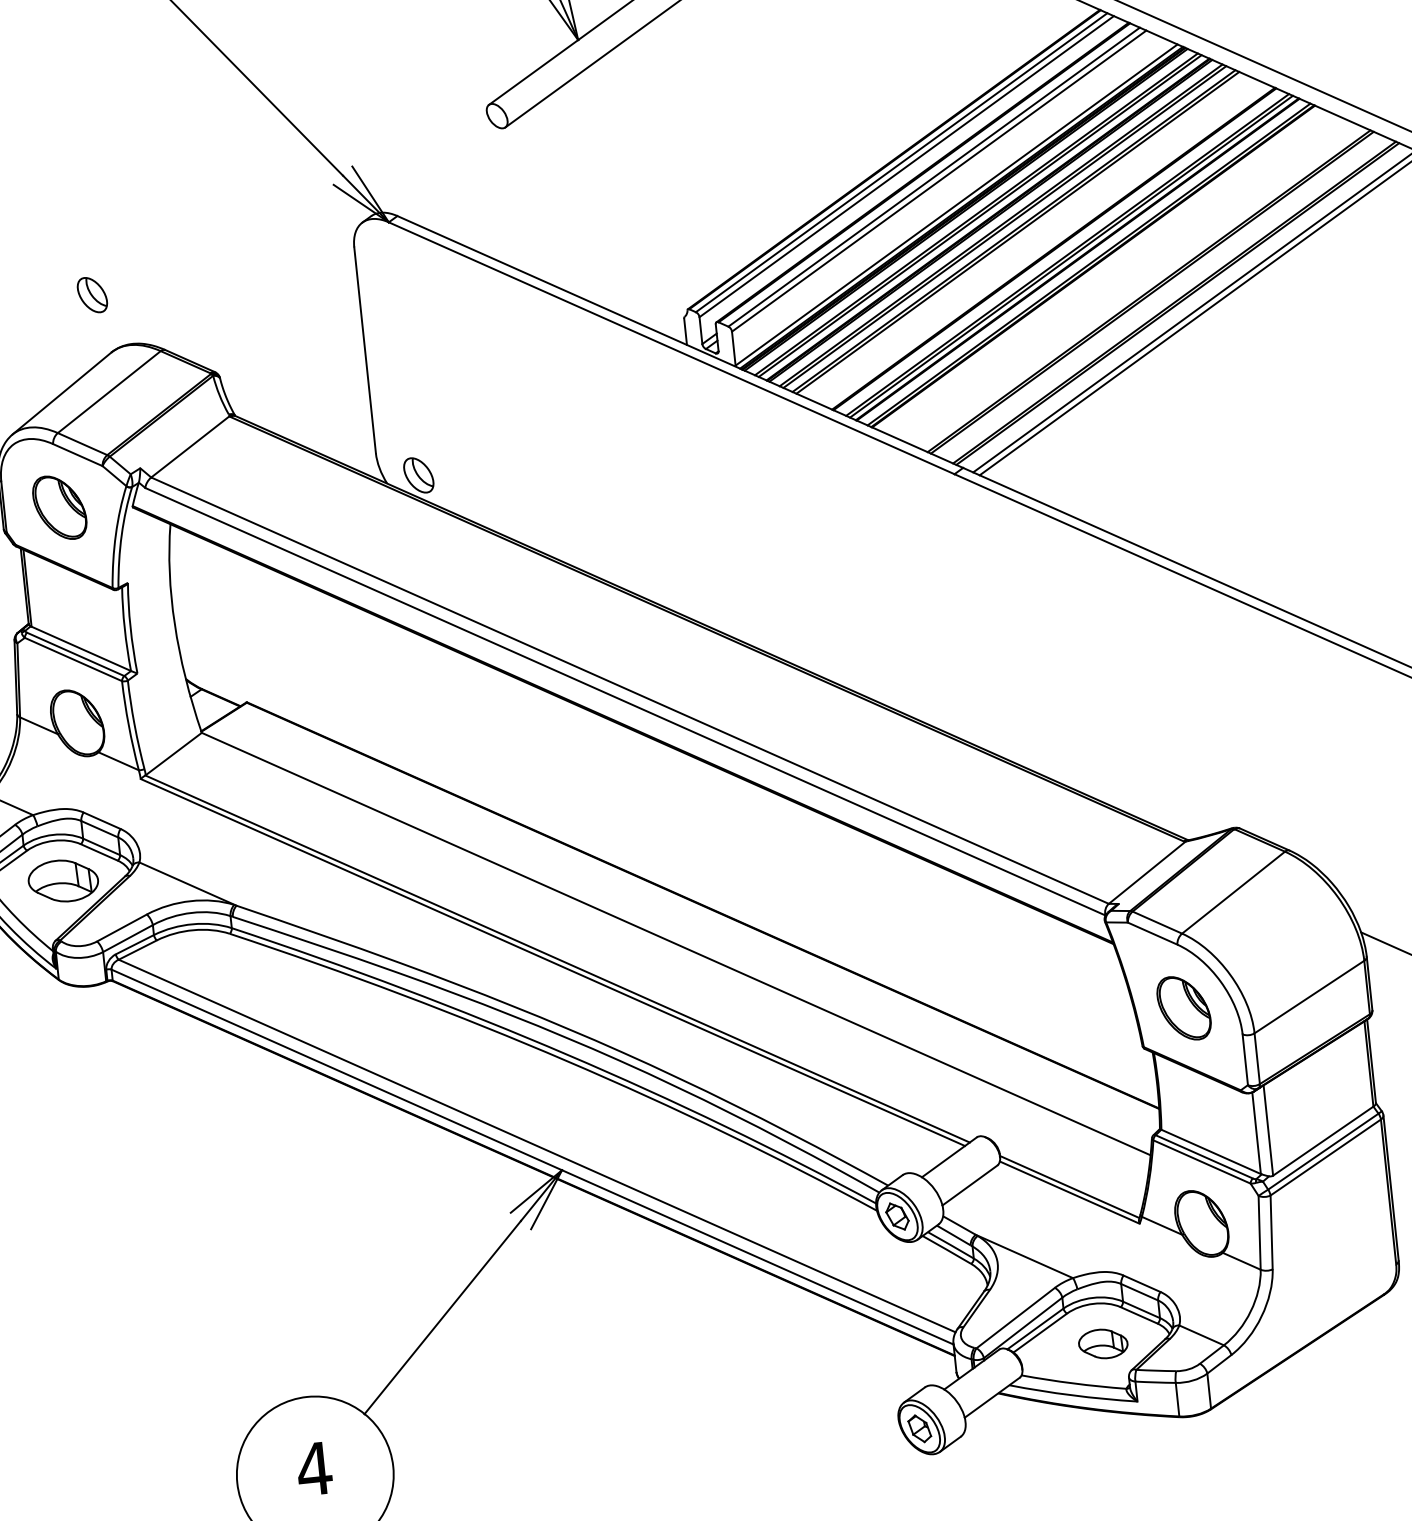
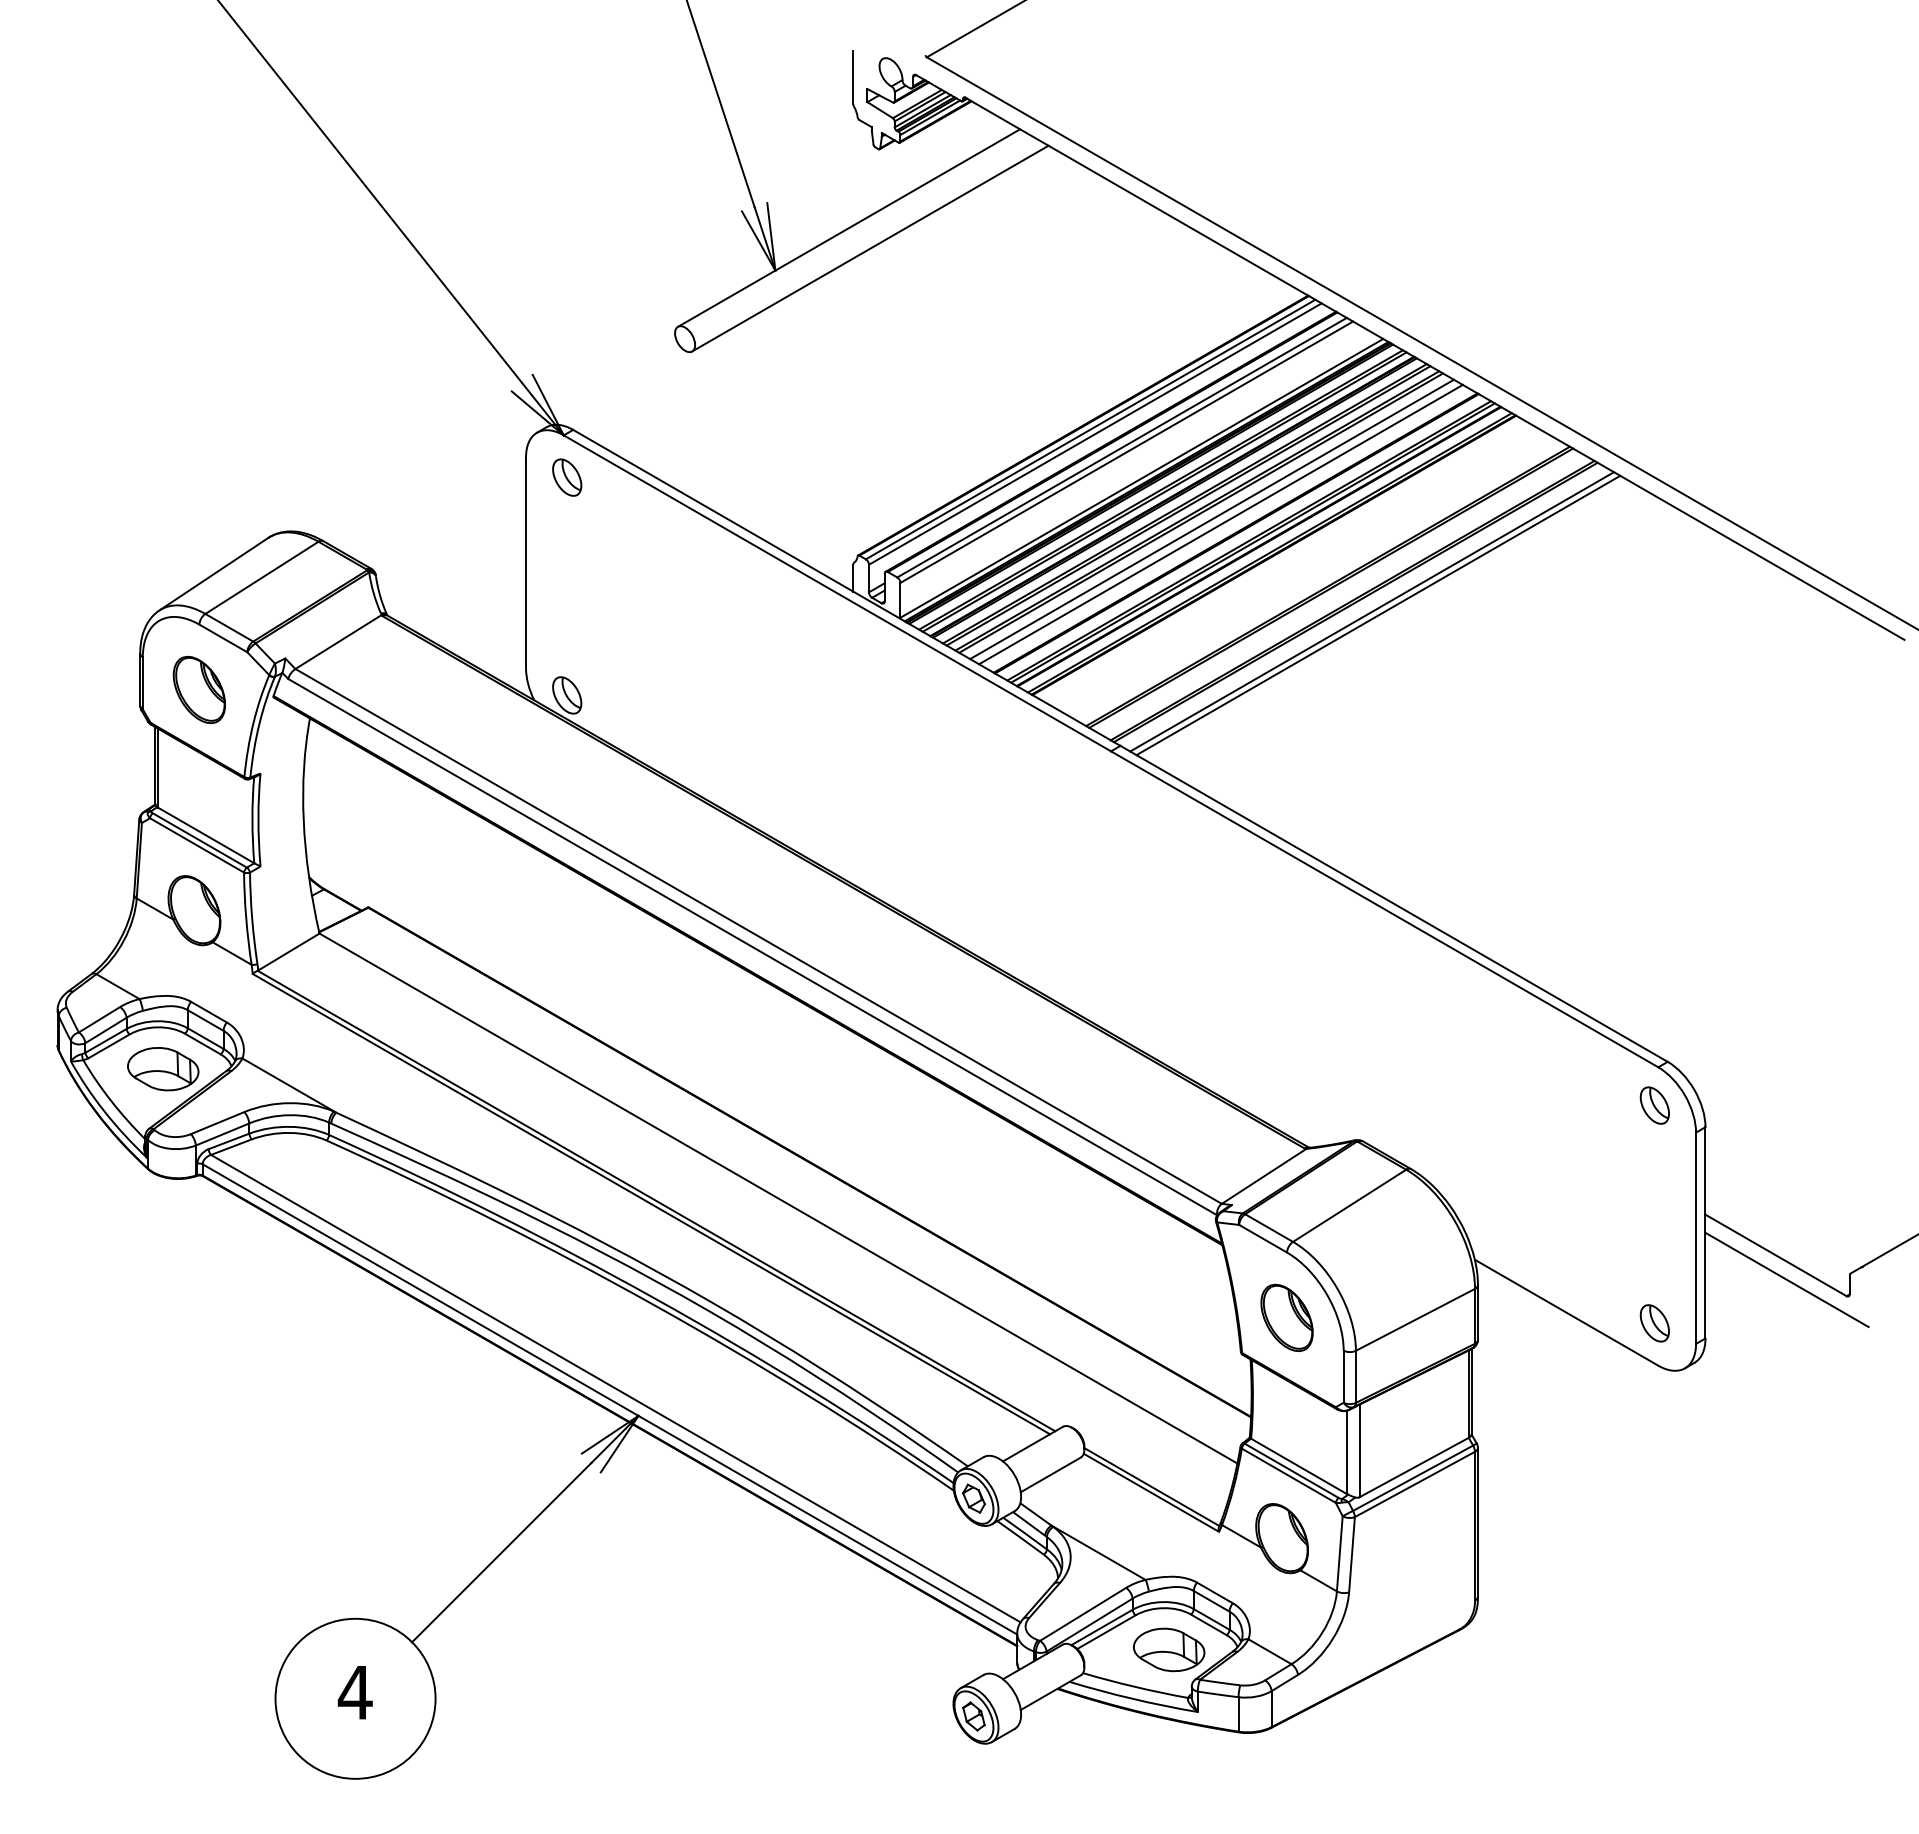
line: (1028, 237) -> (1211, 519), added
line: (1037, 241) -> (1220, 524), added
part: (92, 294) -> (567, 477), moved
part: (1103, 1343) -> (1169, 1649), size x1.43

